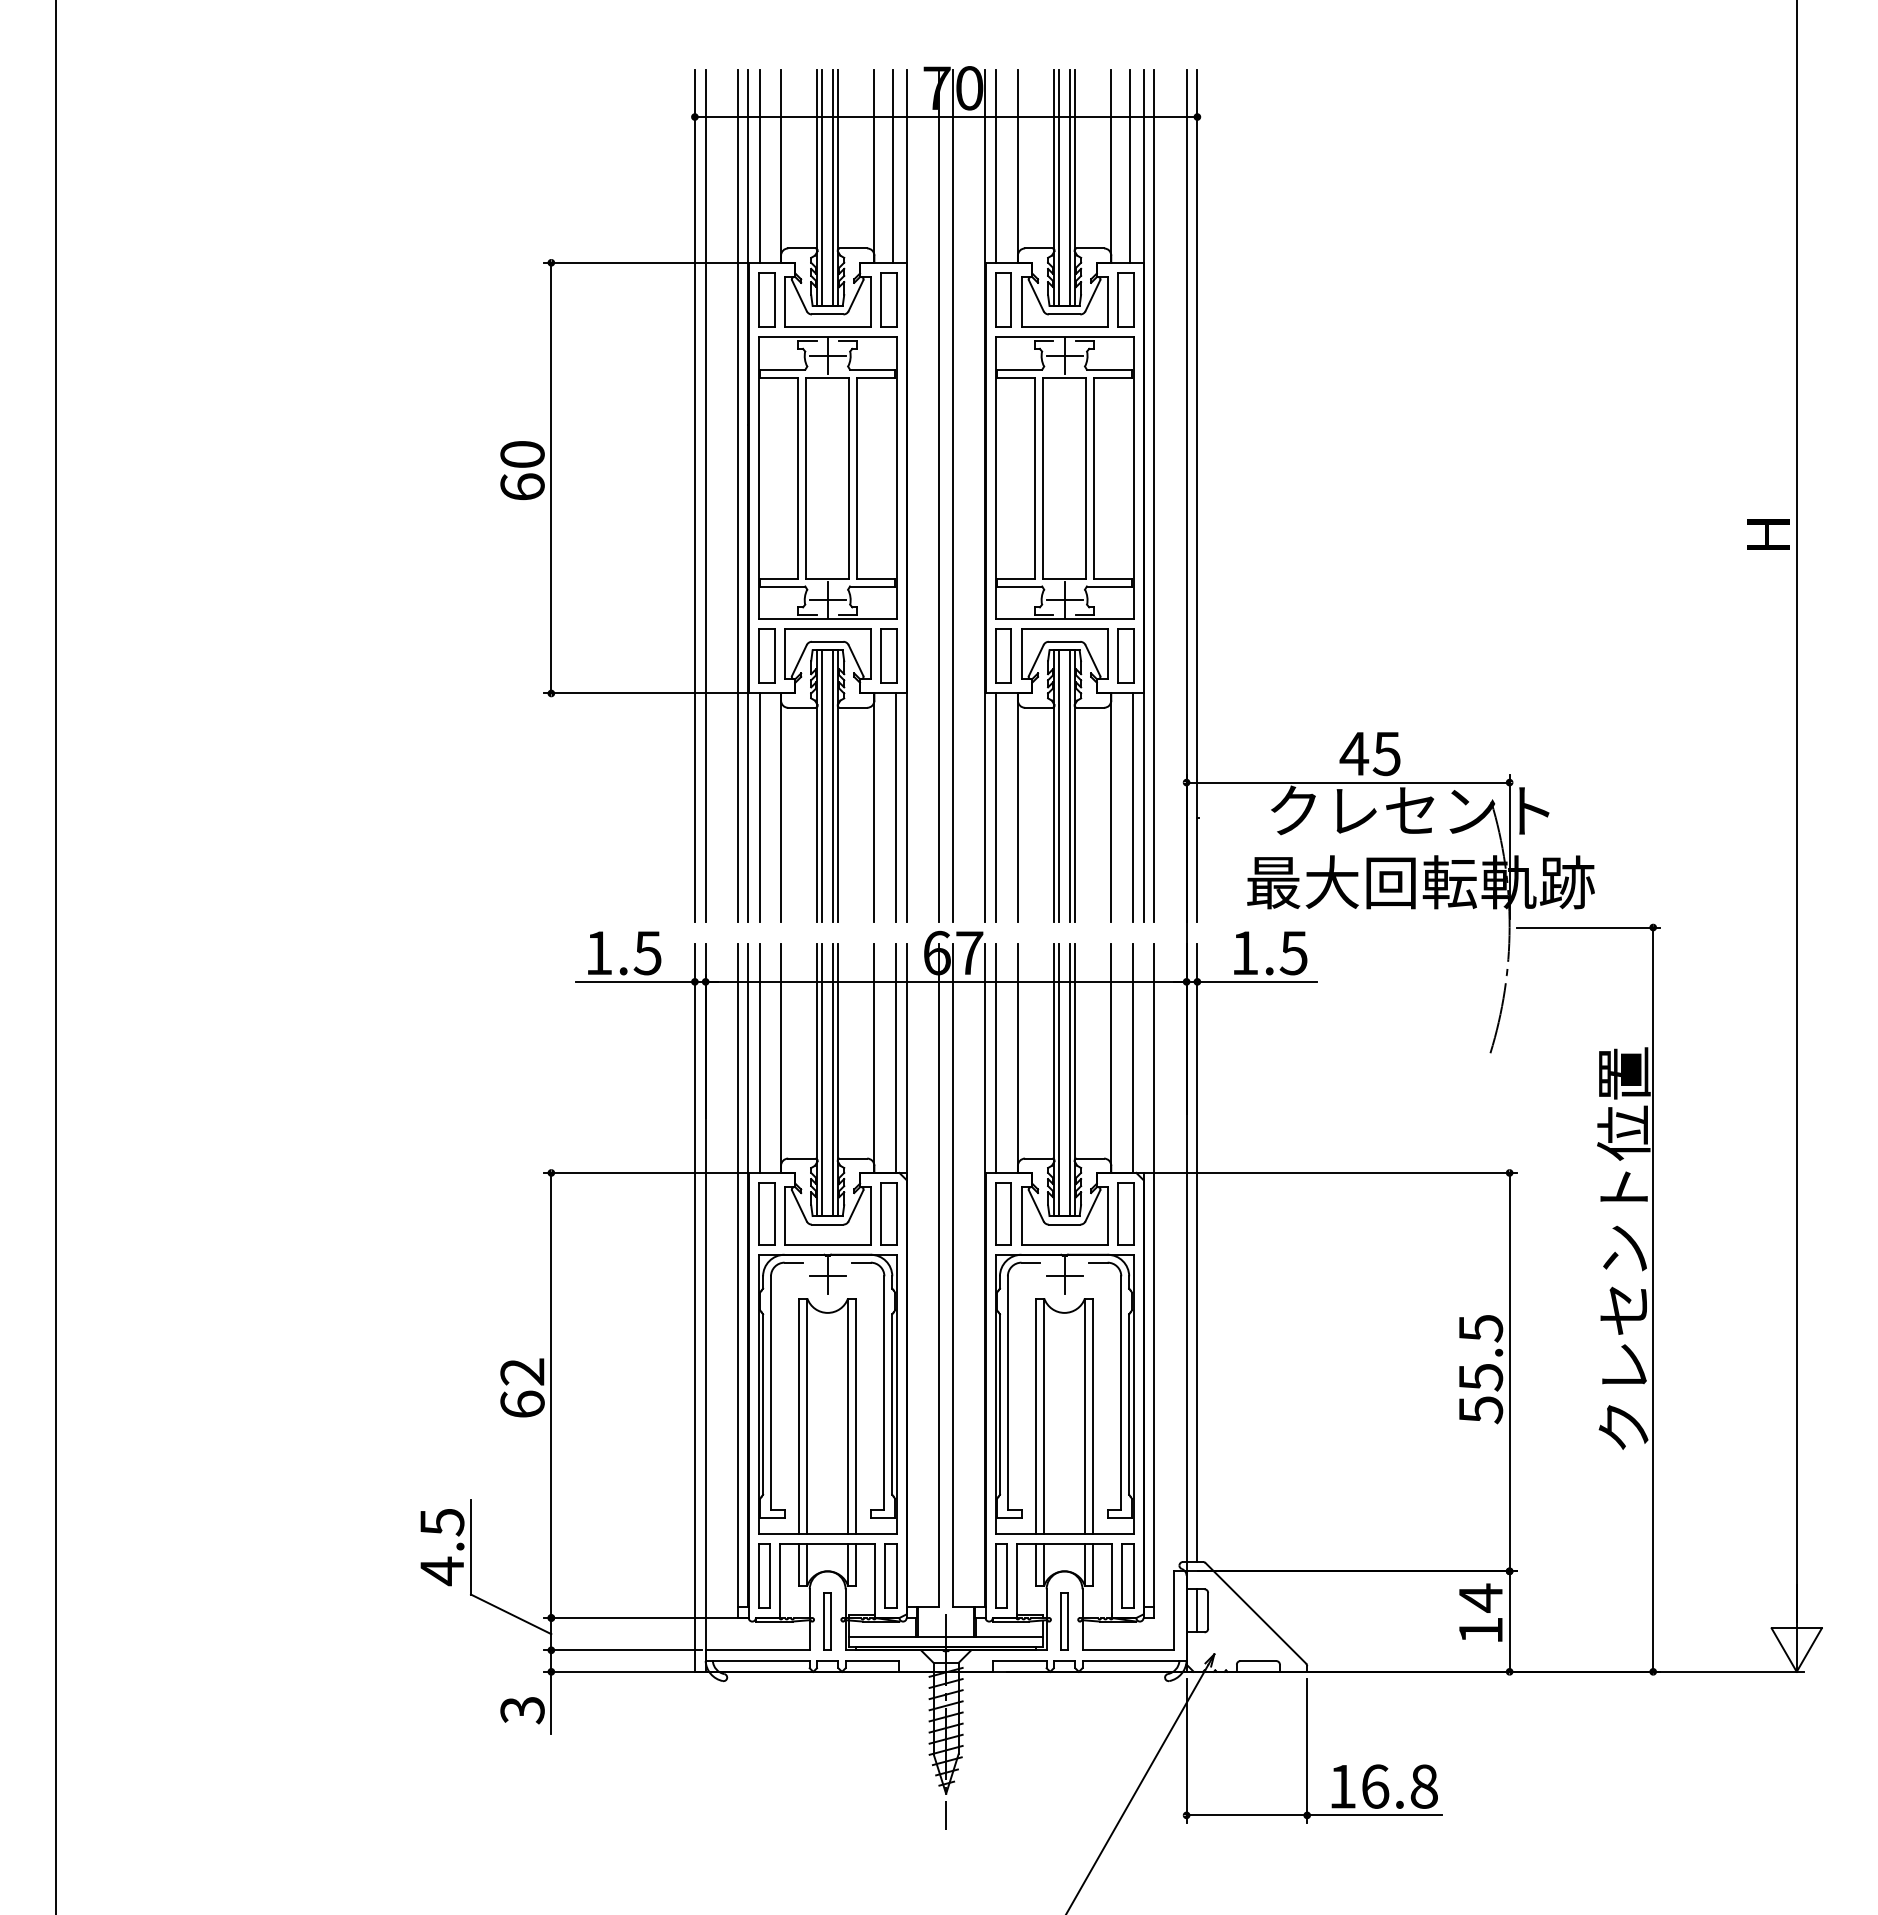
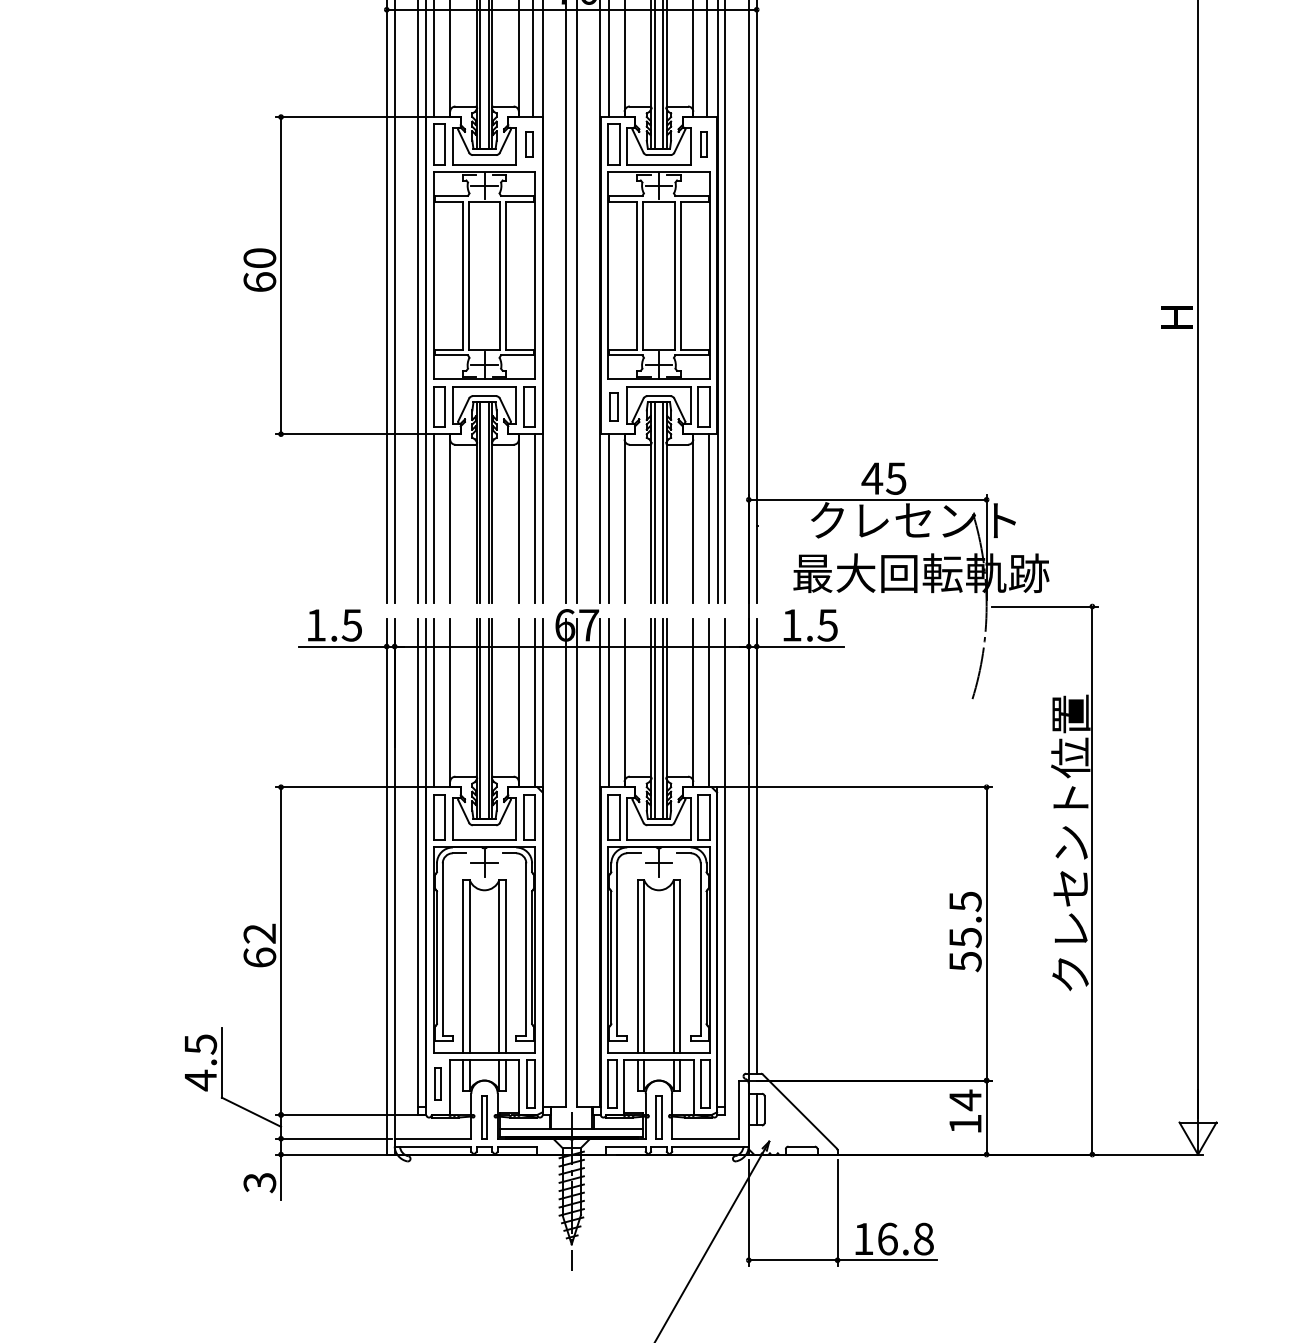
part: (888, 299) -> (529, 144), size x0.6
part: (1125, 299) -> (703, 144), size x0.6
part: (1003, 655) -> (613, 406), size x0.7
part: (764, 1575) -> (438, 1083), size x0.7

